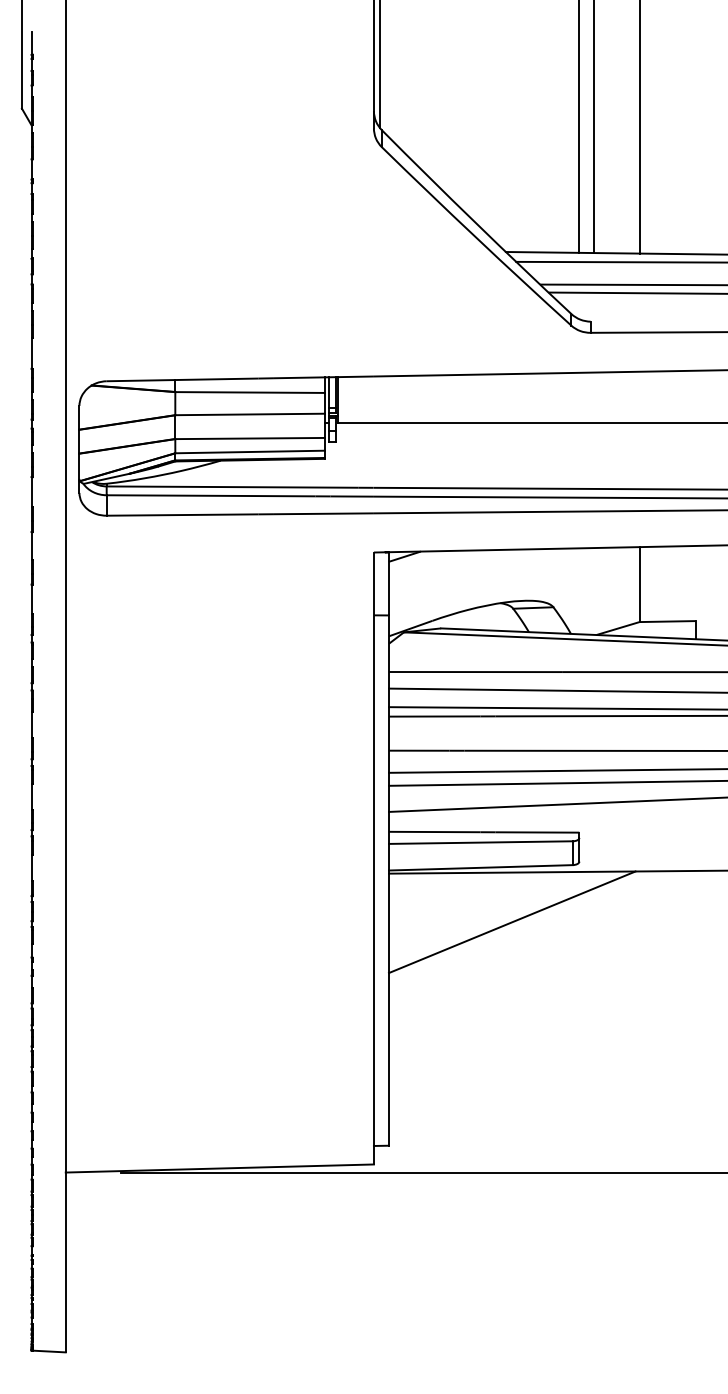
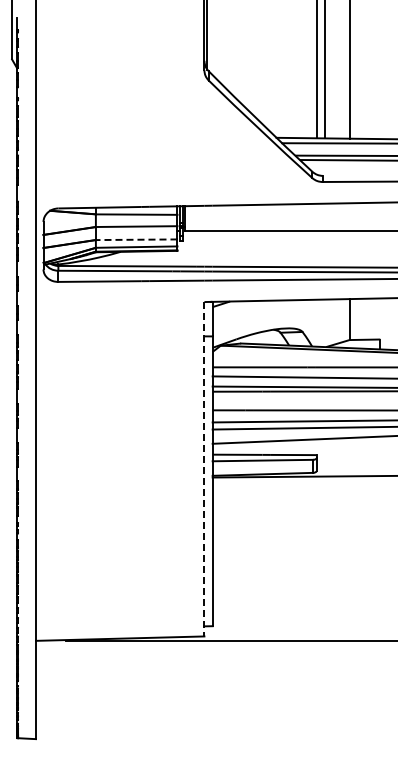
line: (249, 438) -> (136, 239), solid -> dashed
line: (374, 858) -> (204, 469), solid -> dashed
line: (511, 921) -> (279, 503), removed

